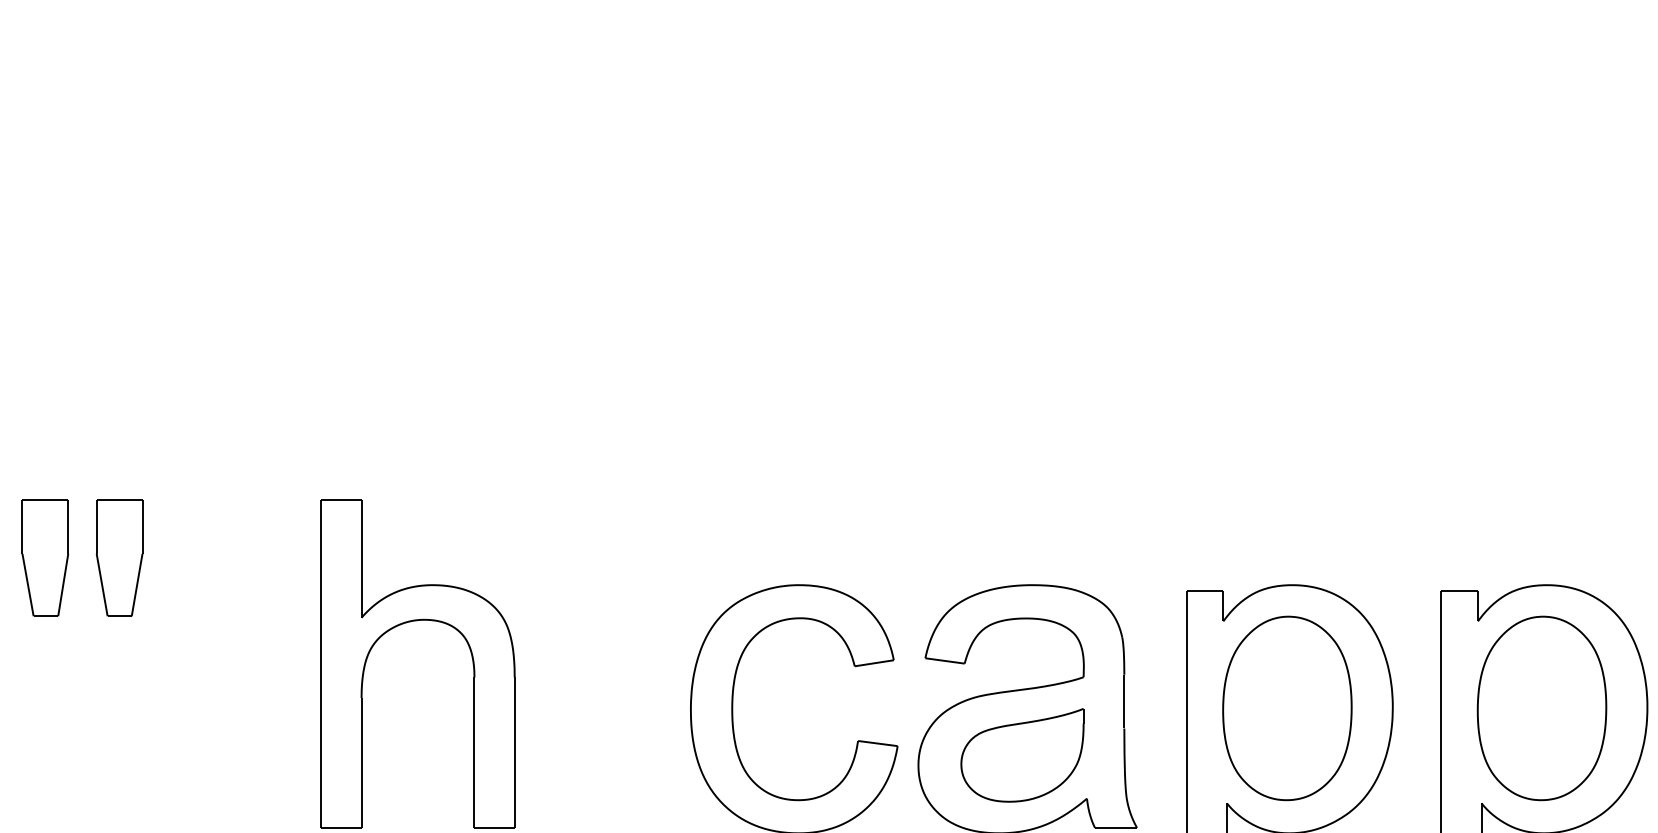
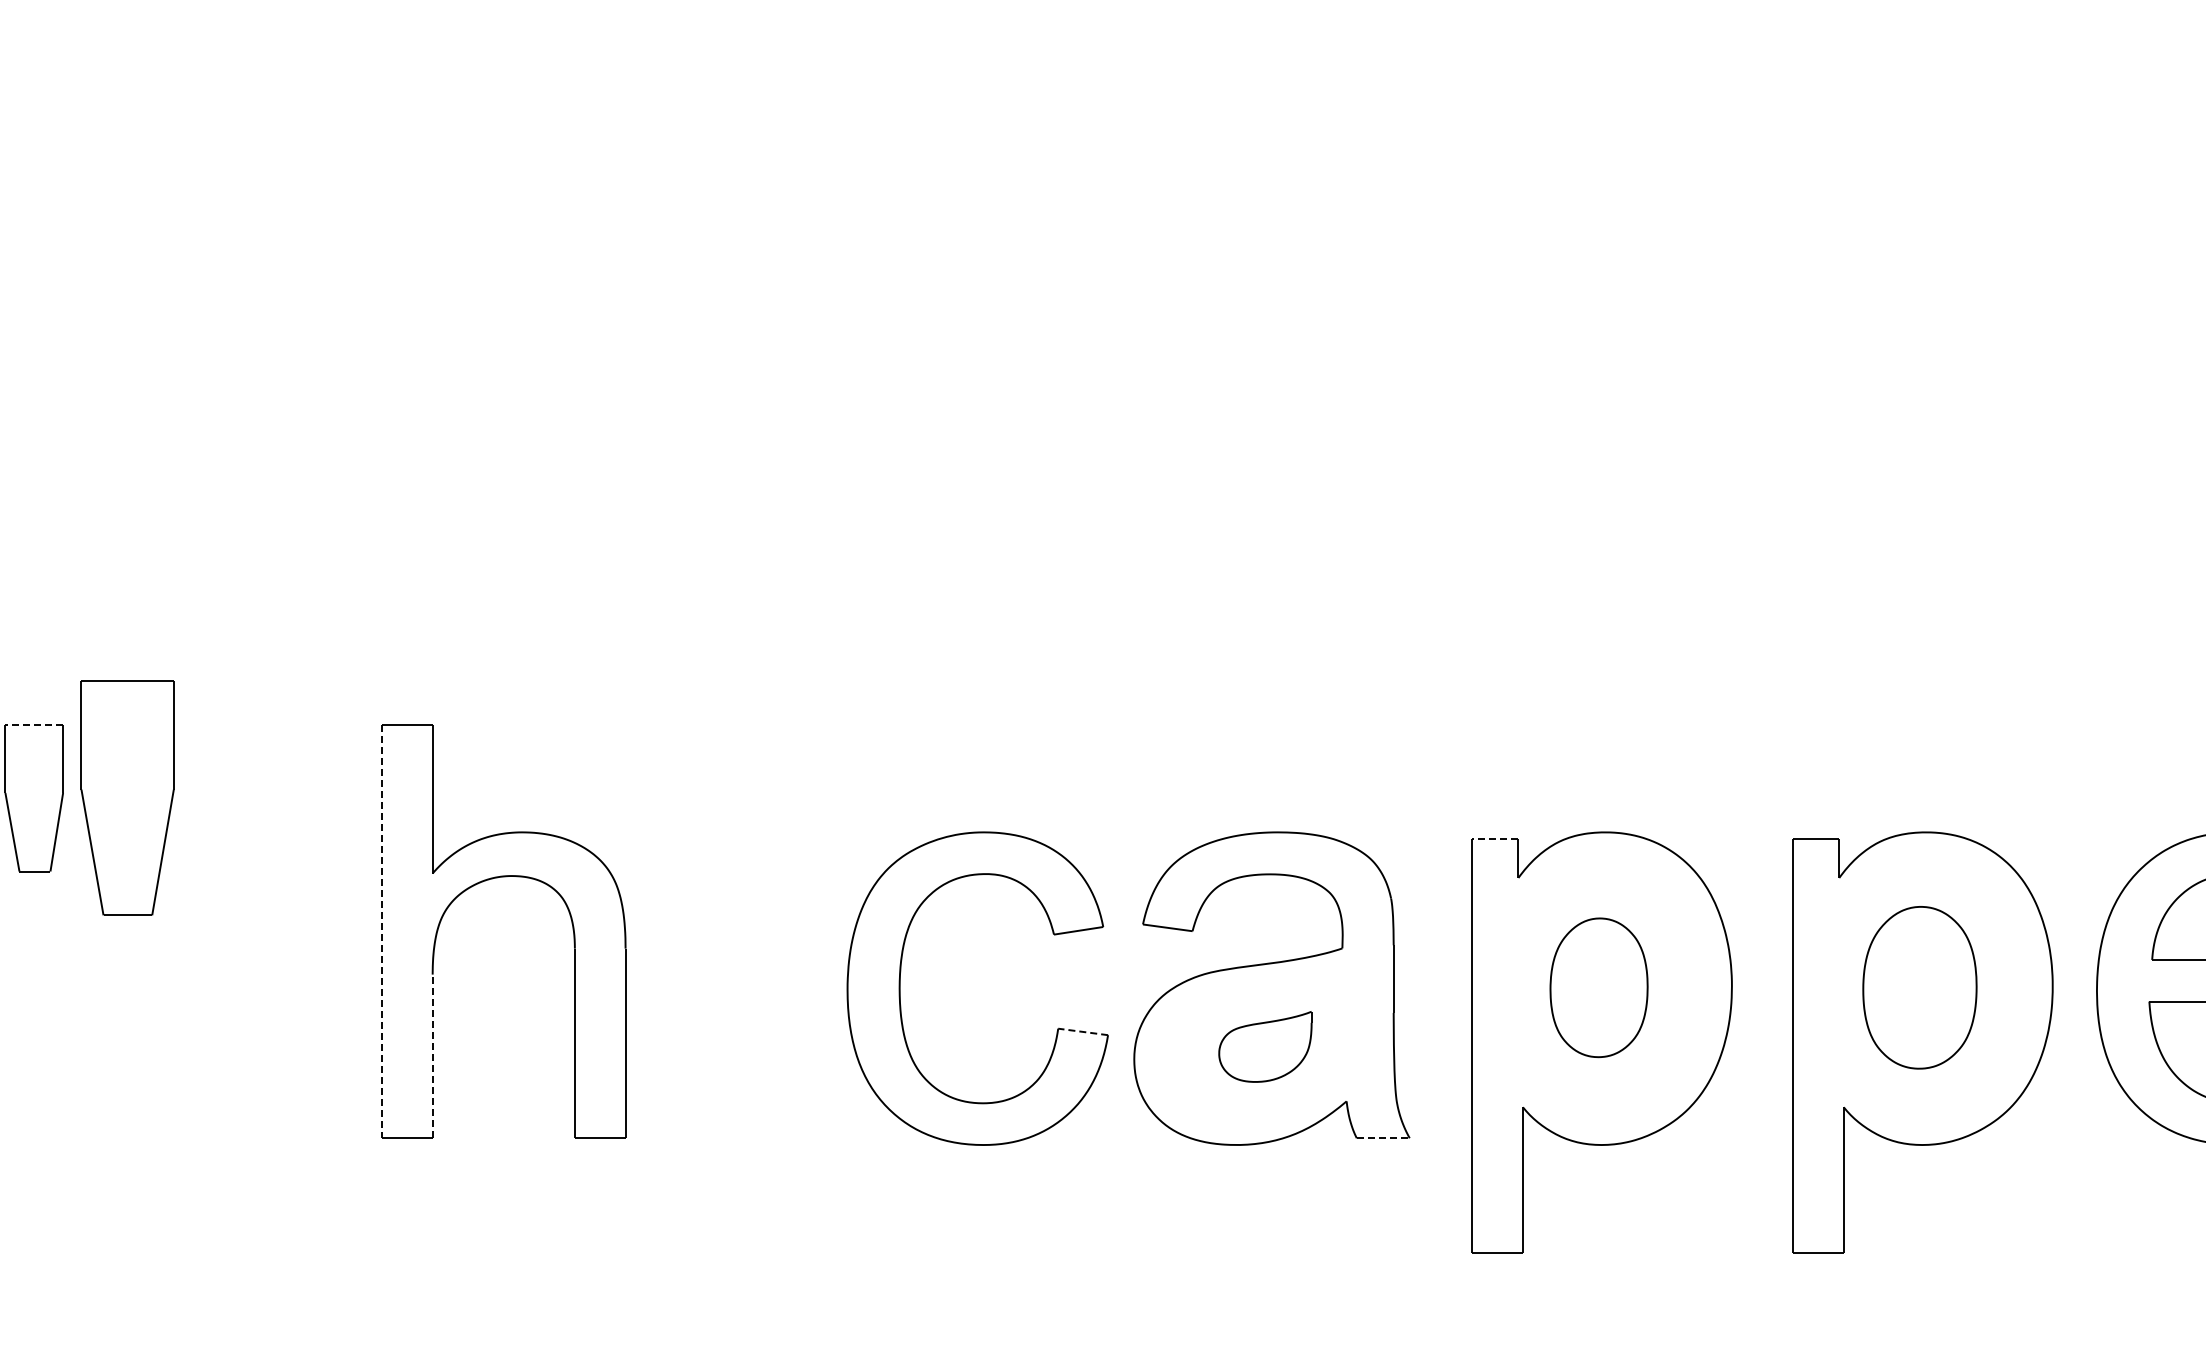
line: (45, 500) -> (34, 725), solid -> dashed
part: (119, 558) -> (127, 798), size x1.6
line: (1204, 590) -> (1494, 839), solid -> dashed
line: (320, 664) -> (381, 932), solid -> dashed
part: (1286, 708) -> (1598, 987), size x0.6
part: (1541, 708) -> (1919, 987), size x0.7
line: (877, 743) -> (1082, 1031), solid -> dashed
part: (1022, 755) -> (1265, 1046), size x0.6
line: (361, 763) -> (432, 1056), solid -> dashed
line: (1116, 828) -> (1383, 1138), solid -> dashed

